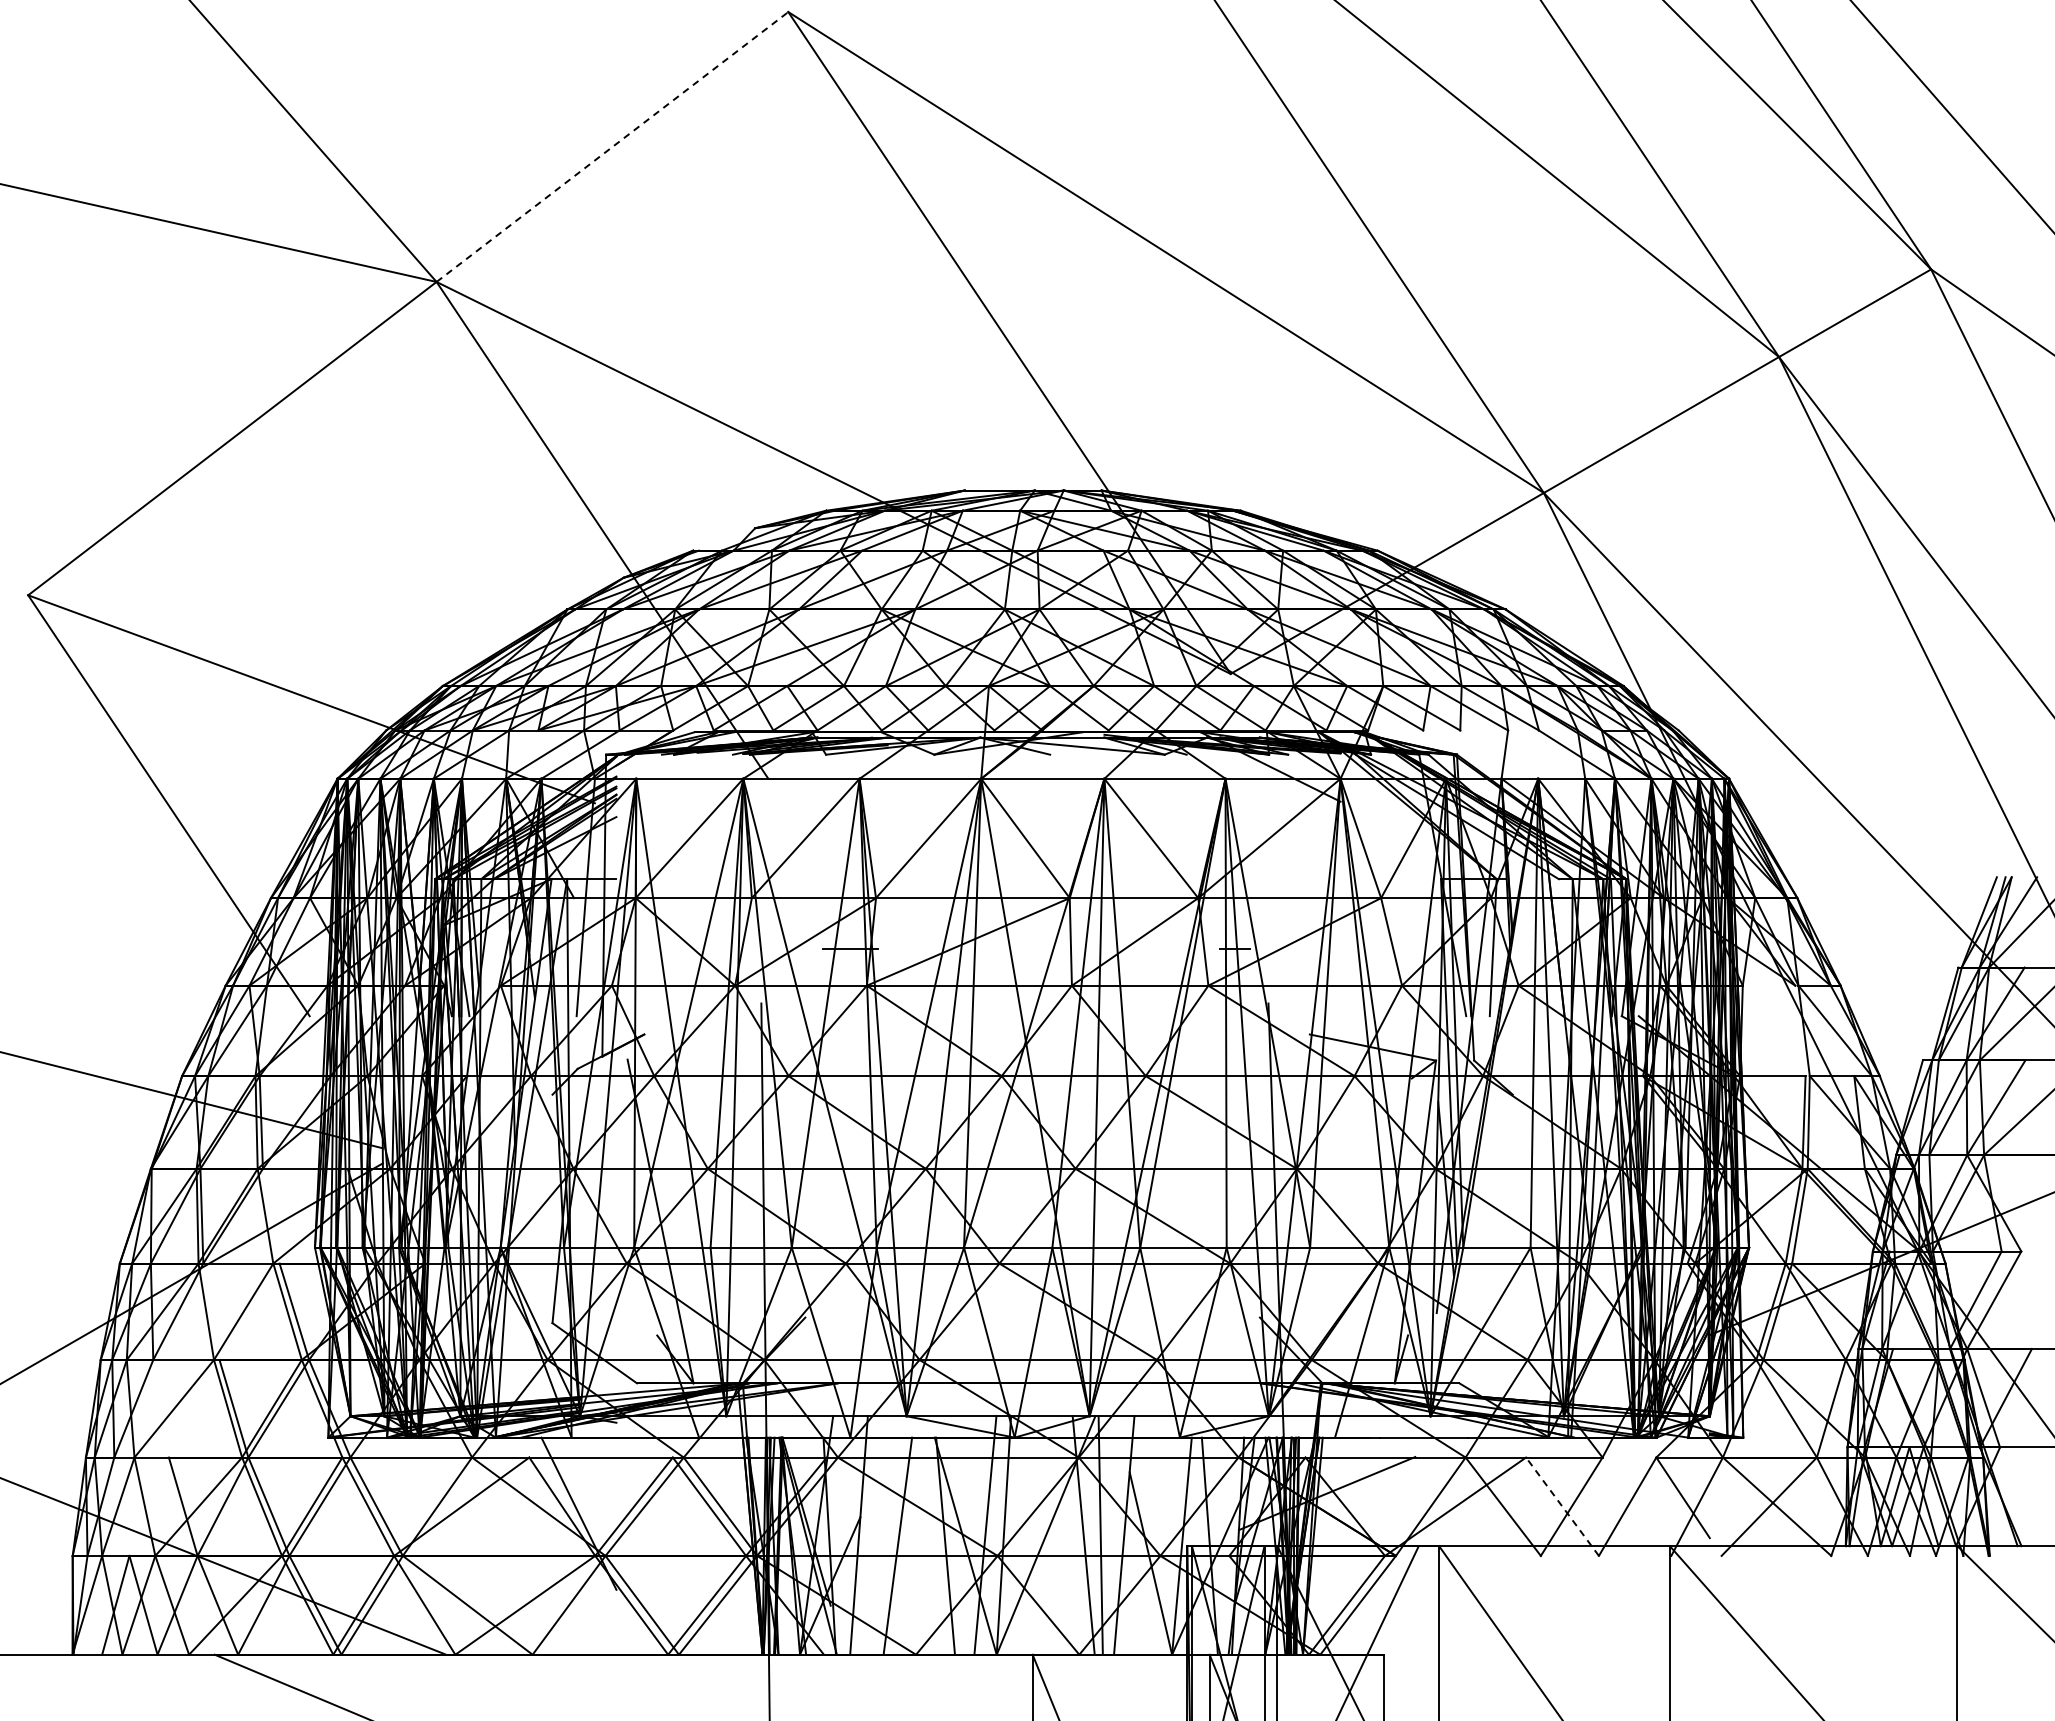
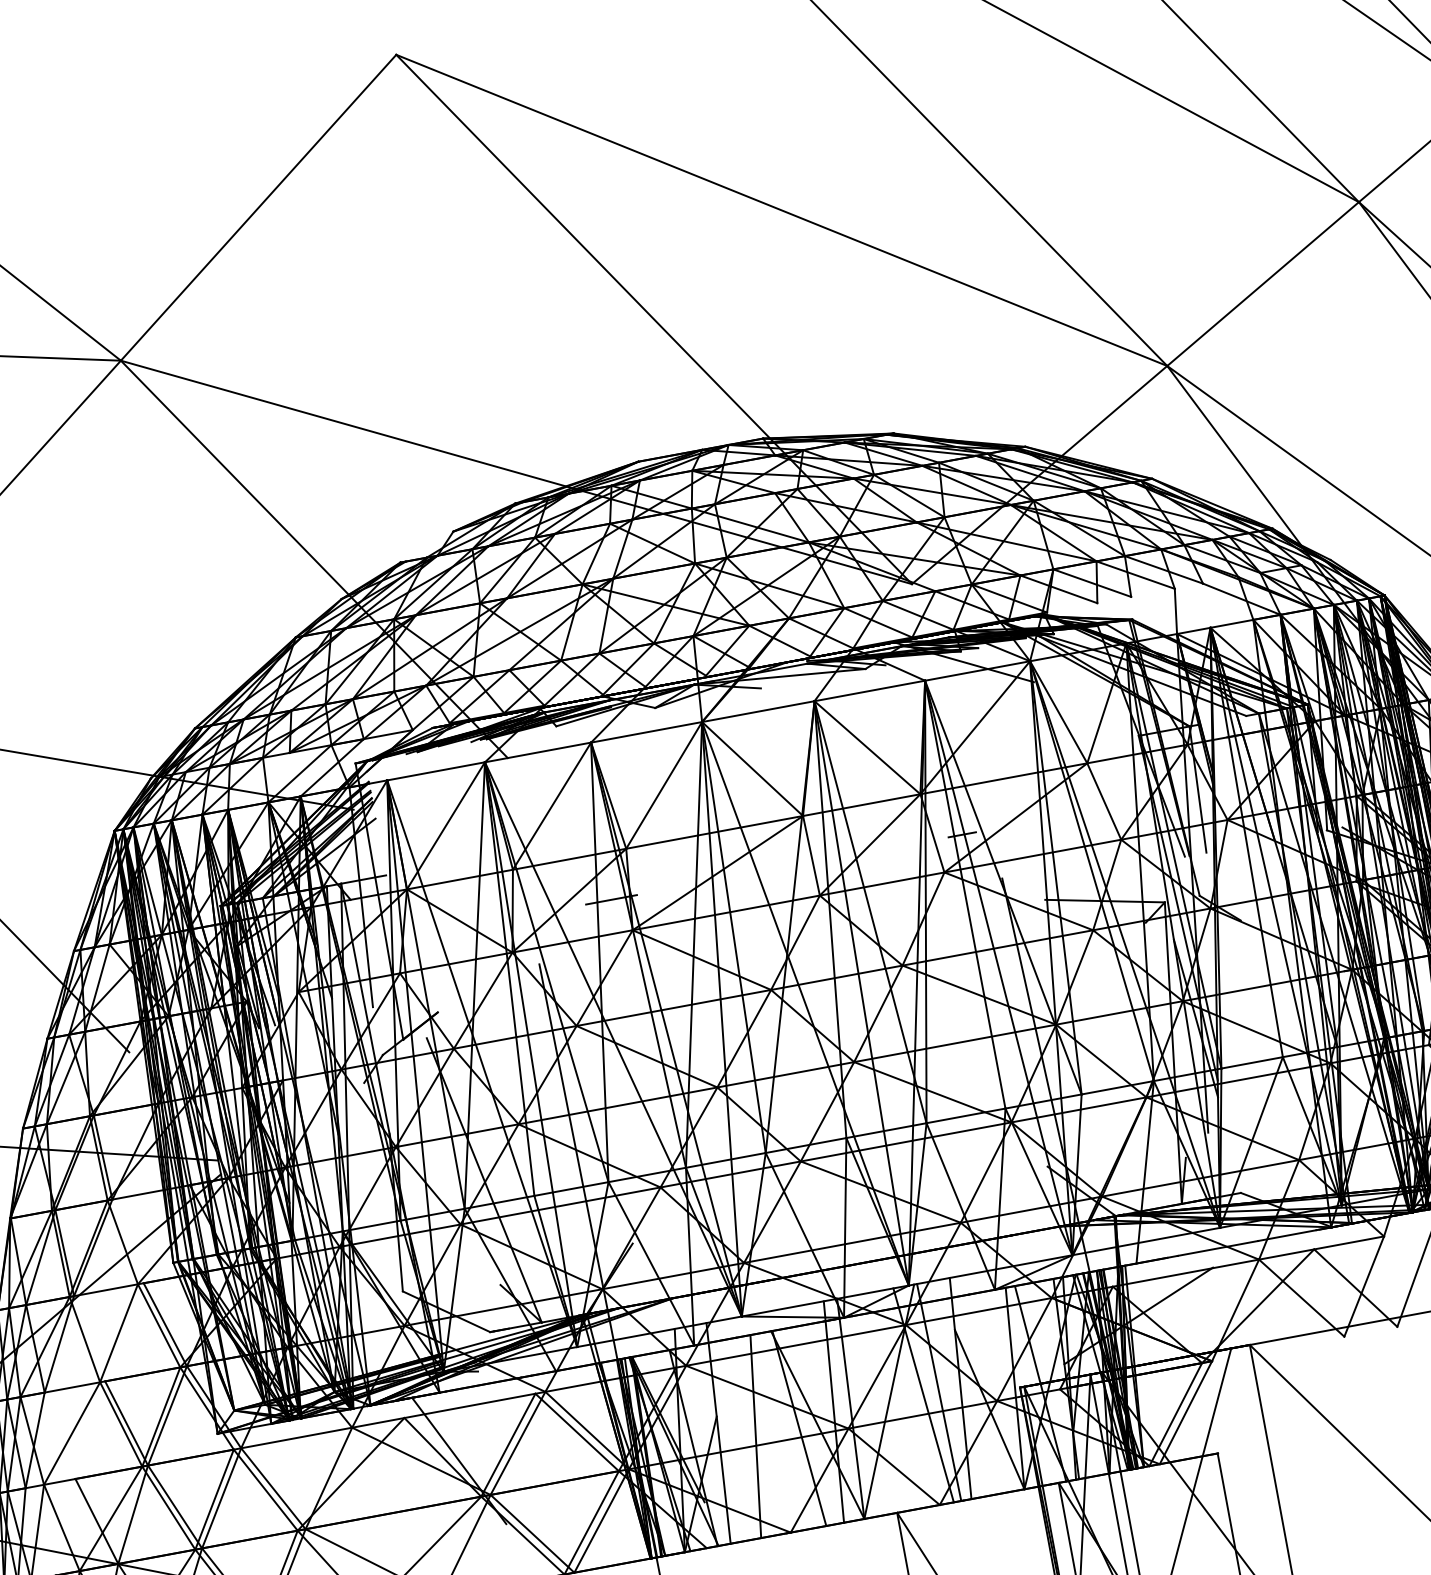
line: (612, 147) -> (258, 208), dashed -> solid
line: (1562, 1506) -> (1355, 1287), dashed -> solid

